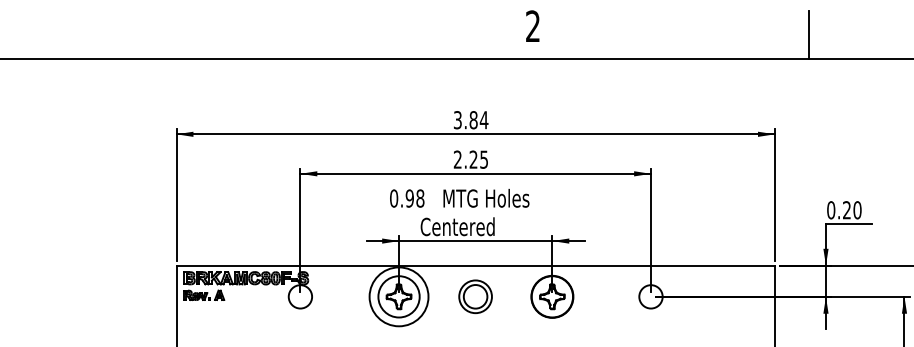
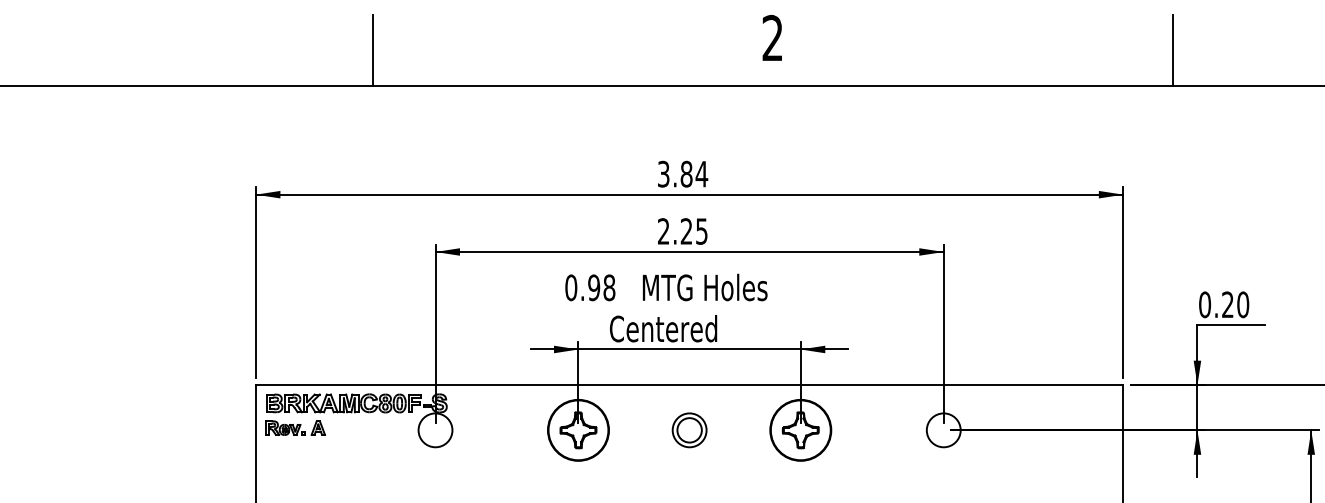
line: (257, 34) -> (373, 49), added
circle: (399, 296) -> (579, 429), size x0.71
part: (475, 296) -> (689, 429), size x0.71

